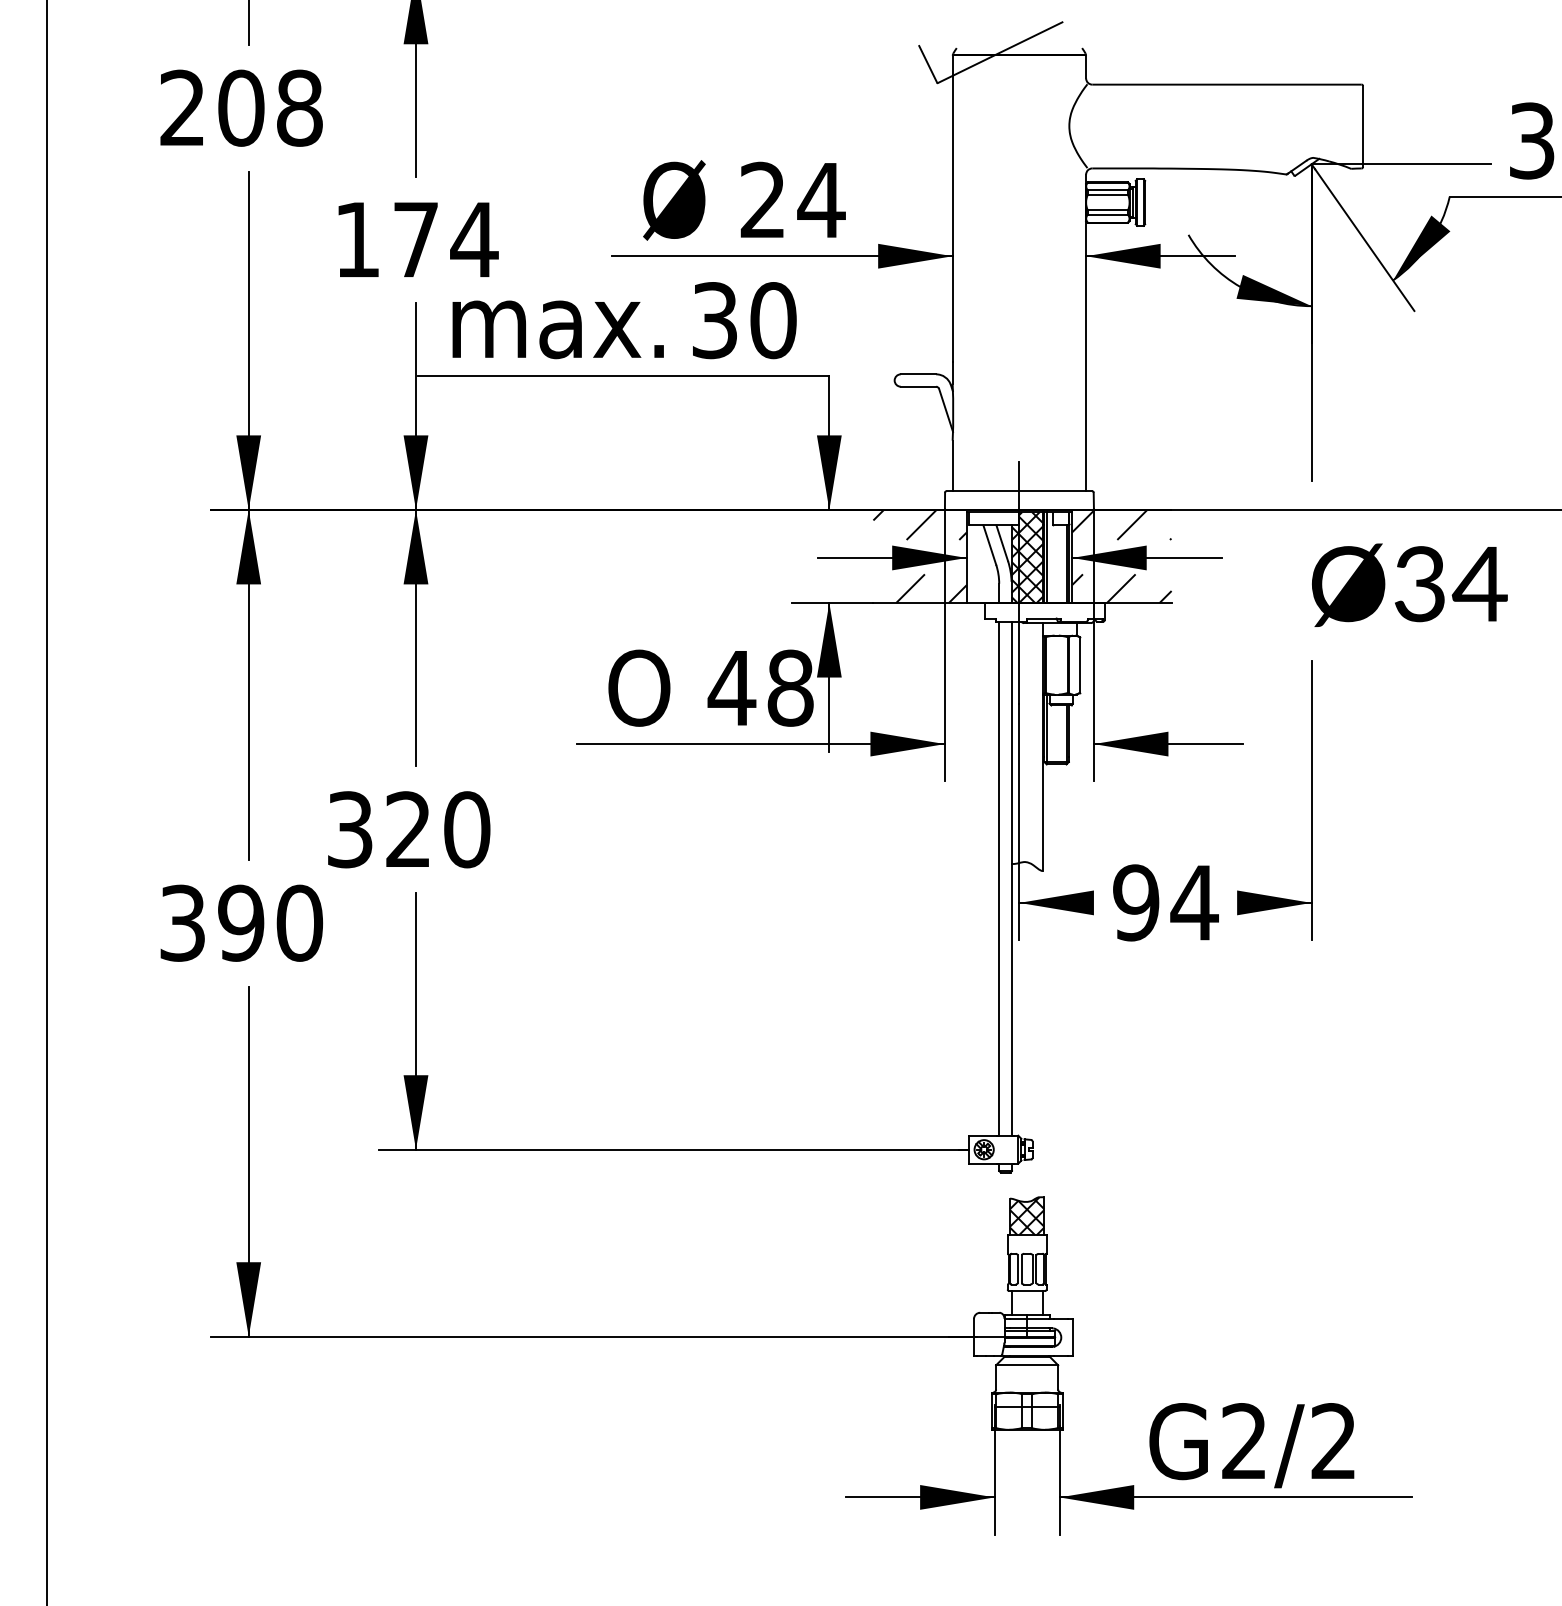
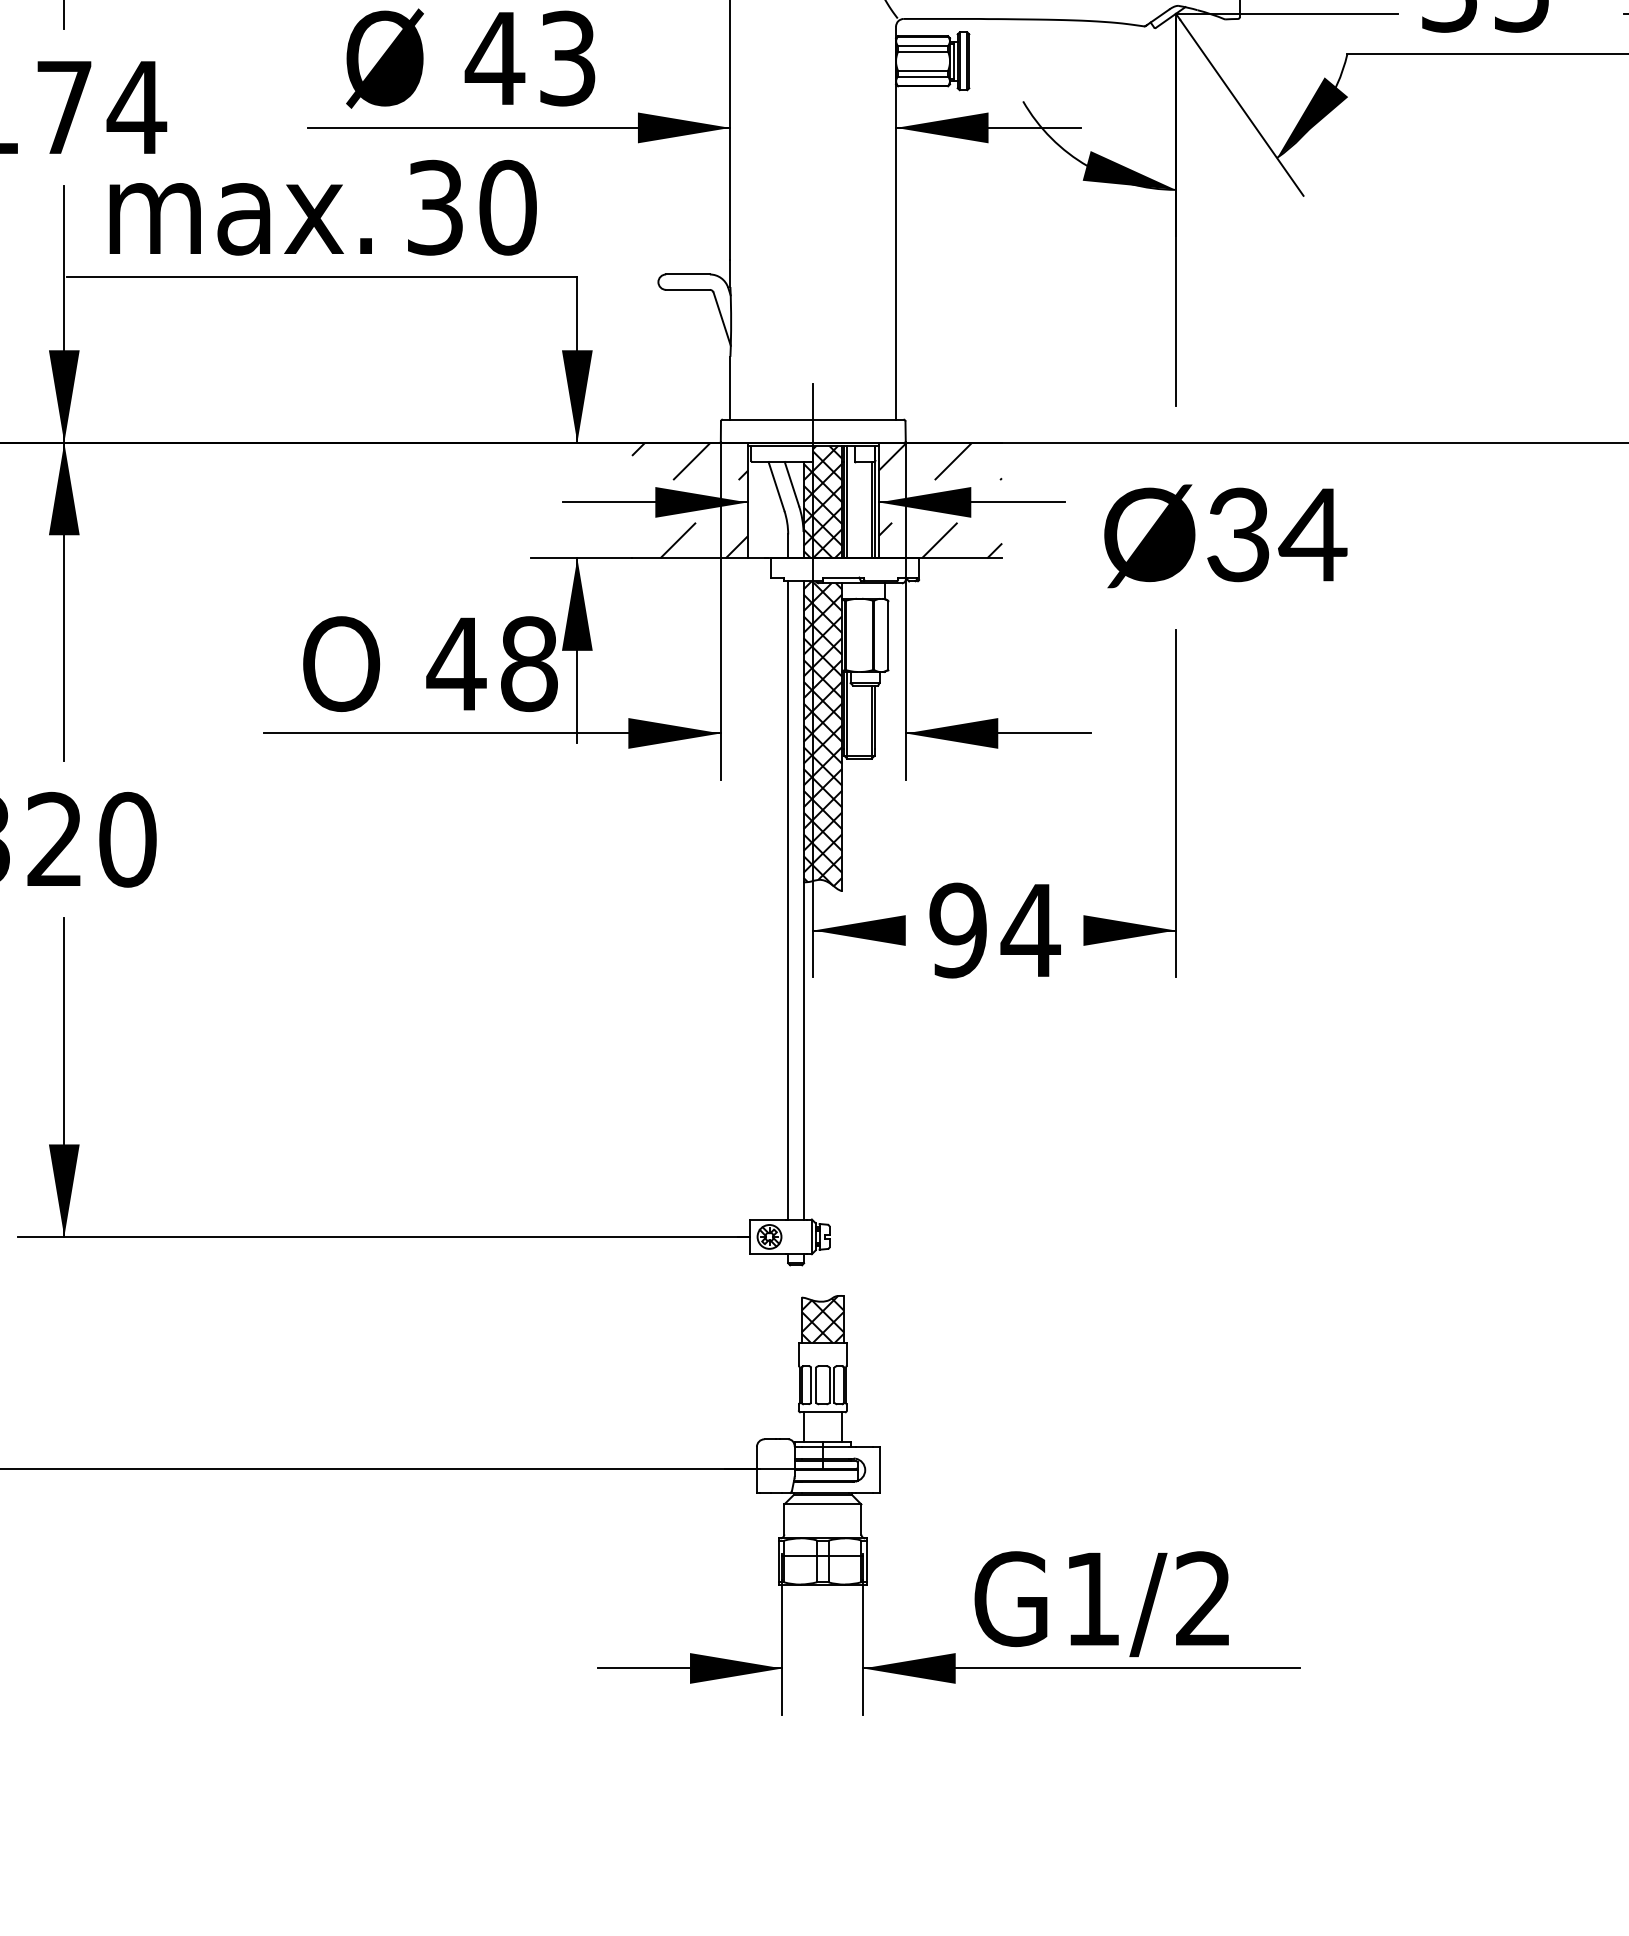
text: (791, 199) -> (530, 57), 24 -> 43
text: (1409, 584) -> (1225, 535), moved
hatch: (1026, 744) -> (822, 733), added
text: (1243, 1440) -> (1091, 1597), G2/2 -> G1/2

